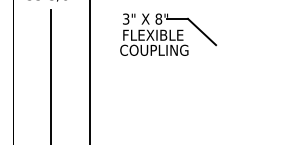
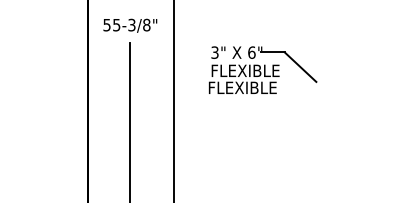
text: (158, 18) -> (251, 52), 8" -> 6"
text: (154, 50) -> (246, 87), COUPLING -> FLEXIBLE

